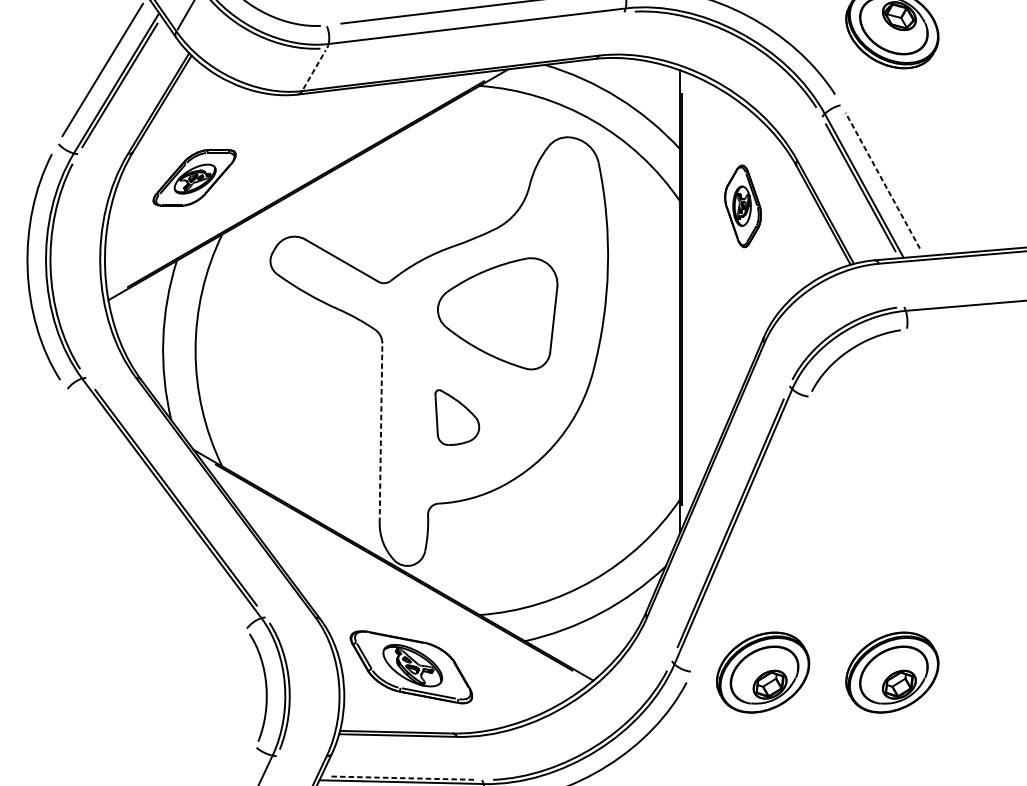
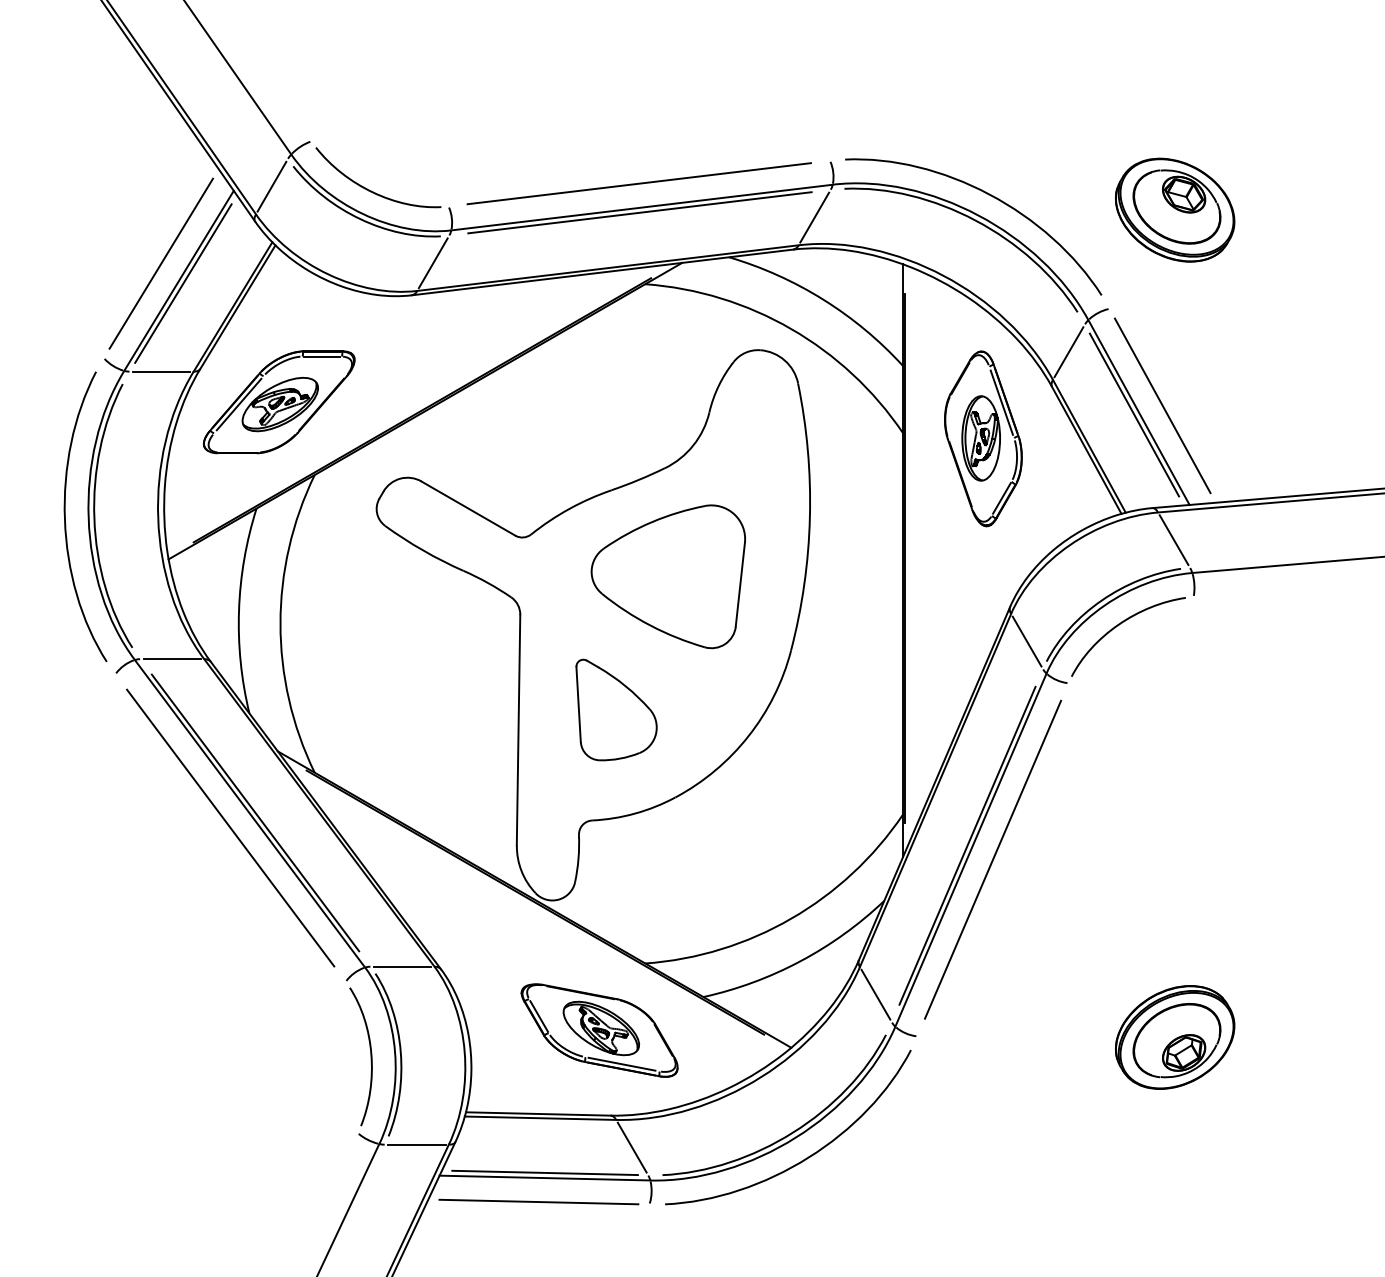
line: (475, 30) -> (639, 212), added
line: (611, 33) -> (814, 217), added
line: (314, 69) -> (433, 263), dashed -> solid
line: (809, 139) -> (1068, 352), added
line: (102, 153) -> (161, 371), added
part: (194, 178) -> (279, 402), size x1.43
line: (882, 180) -> (1162, 405), dashed -> solid
part: (743, 206) -> (983, 438), size x1.67
line: (891, 285) -> (1173, 540), added
line: (776, 364) -> (1026, 641), added
line: (111, 378) -> (172, 659), added
part: (457, 417) -> (616, 709), size x1.43
line: (380, 432) -> (518, 729), dashed -> solid
line: (156, 509) -> (230, 827), added
line: (750, 534) -> (992, 859), added
line: (290, 617) -> (402, 966), added
line: (659, 639) -> (875, 994), added
part: (411, 667) -> (599, 1030), moved
part: (763, 672) -> (1009, 1037), removed
line: (301, 756) -> (416, 1144), added
line: (468, 758) -> (631, 1147), added
line: (402, 777) -> (545, 1172), dashed -> solid

